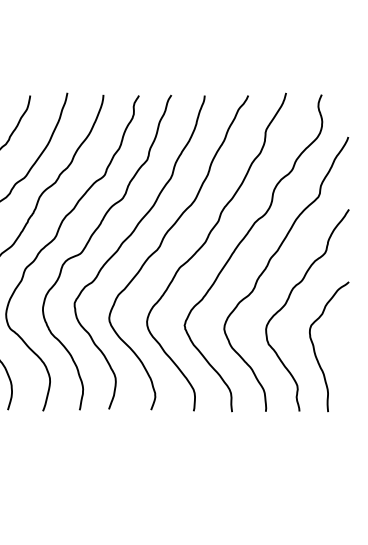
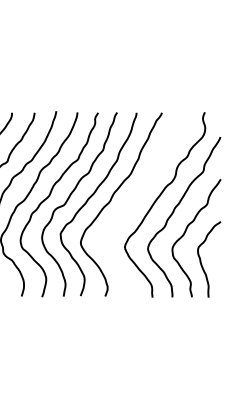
curve: (206, 244) -> (137, 199), removed

